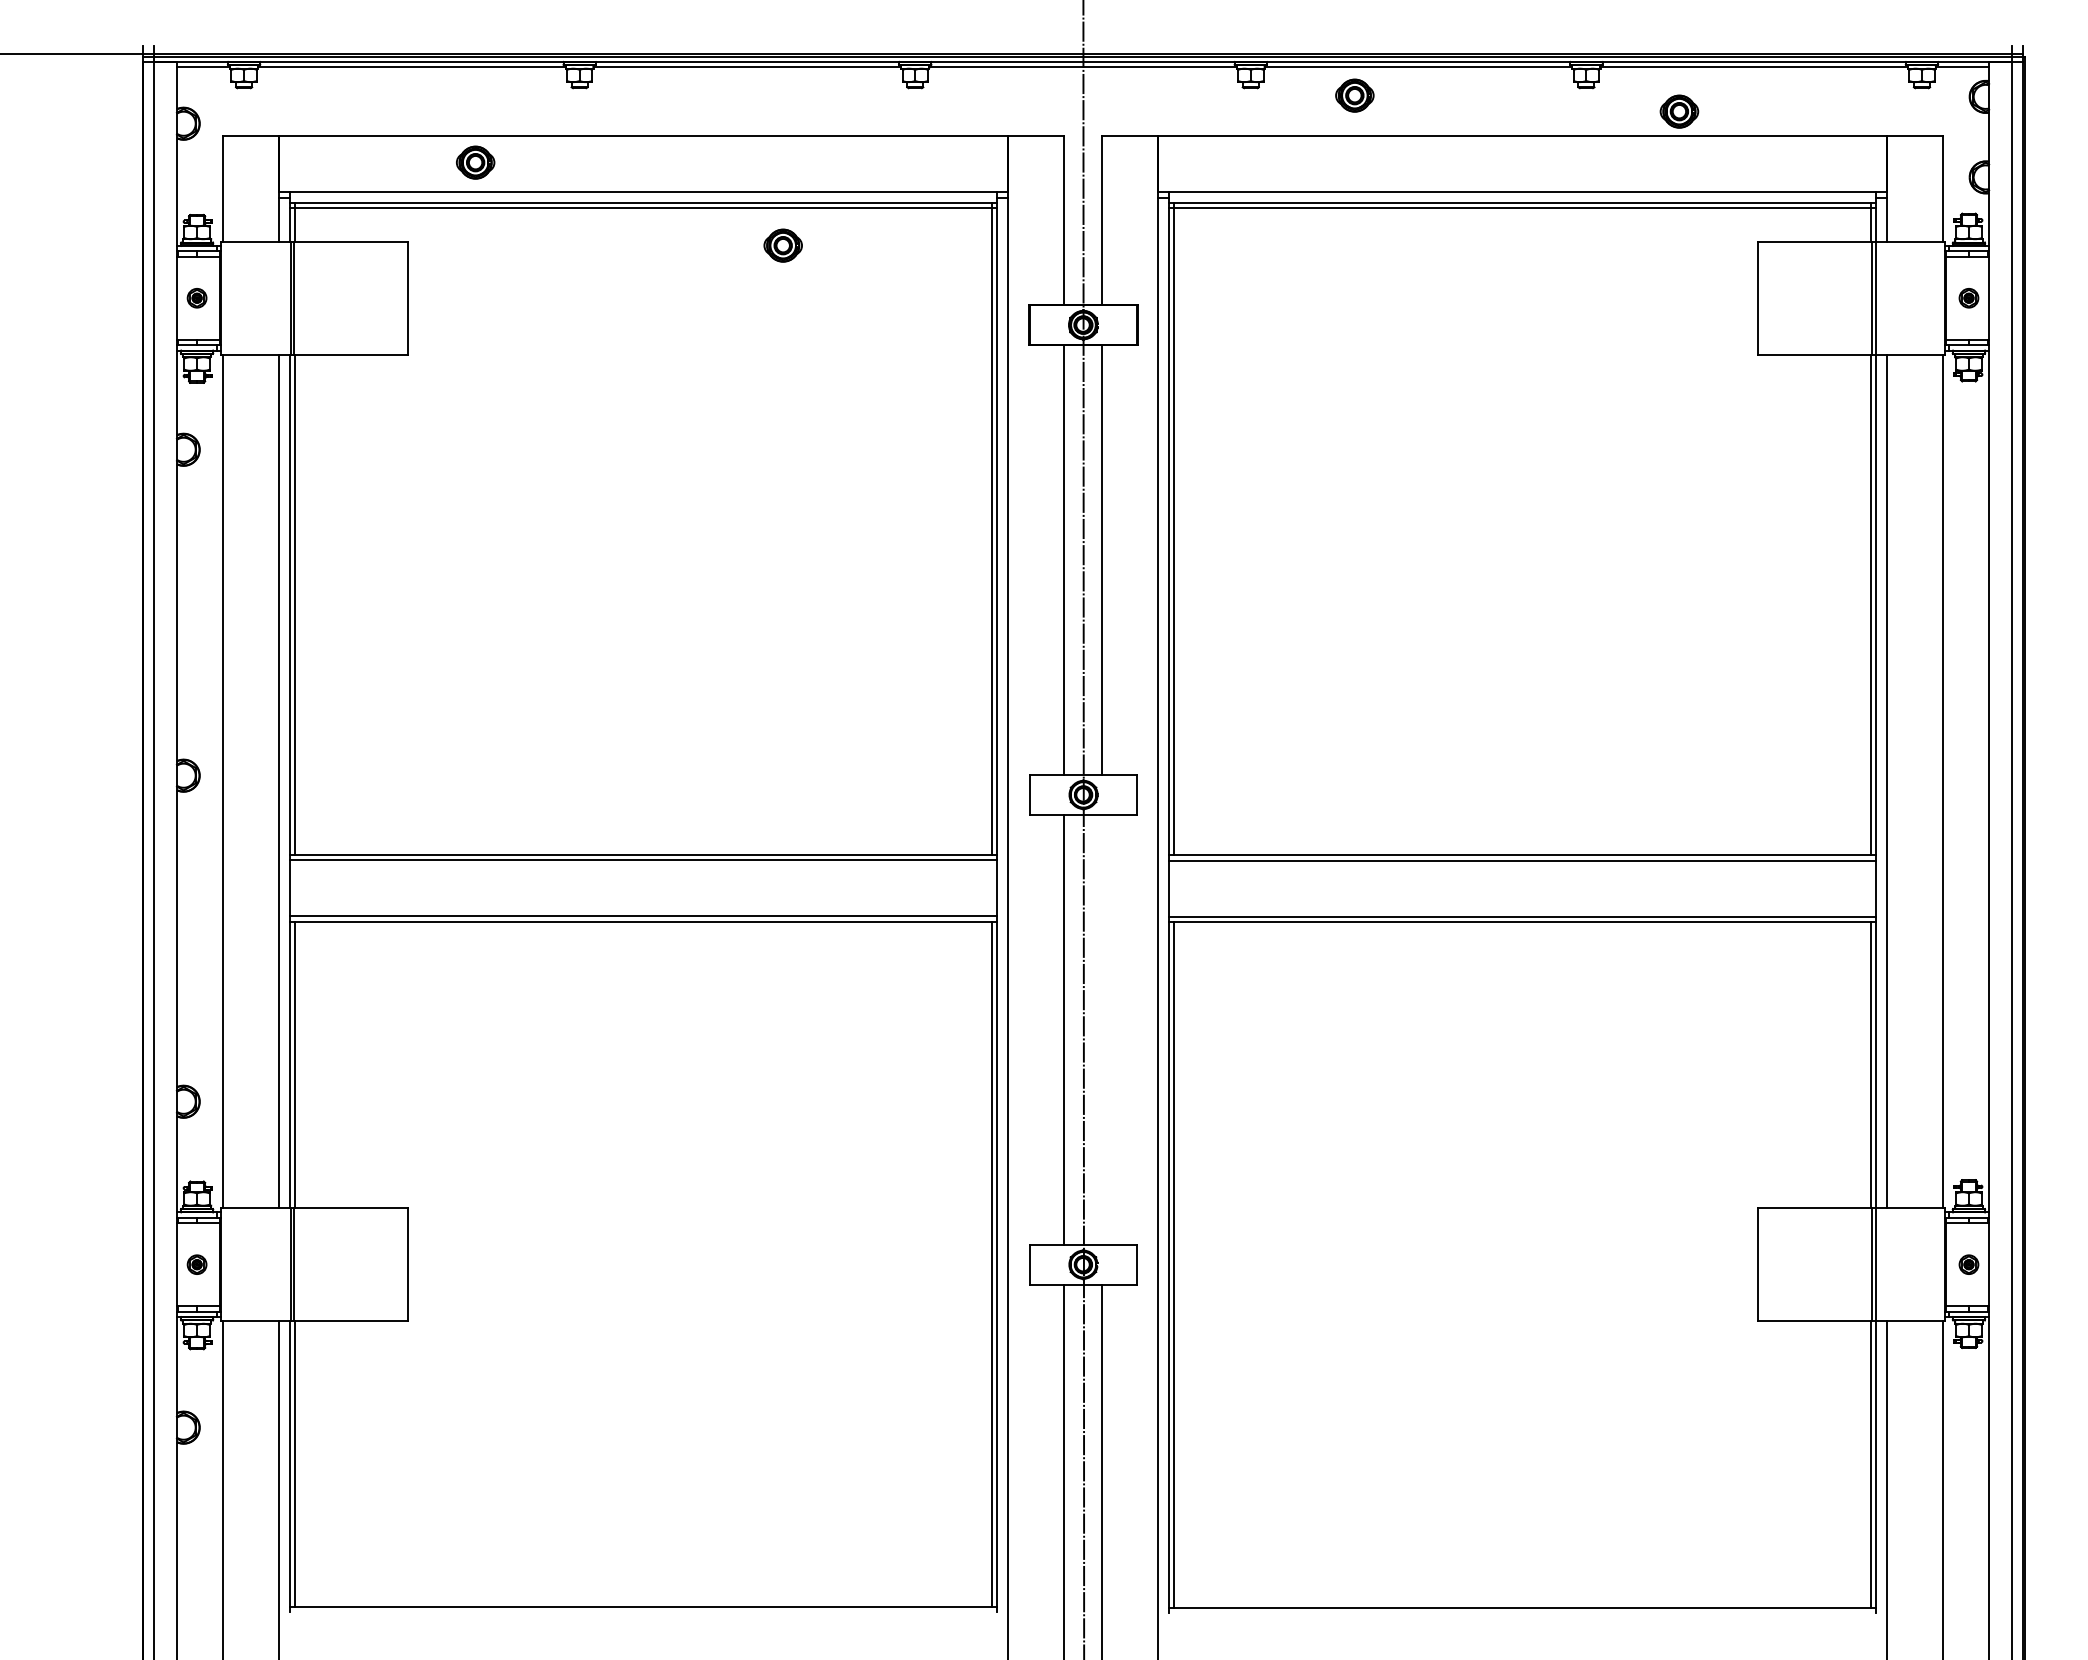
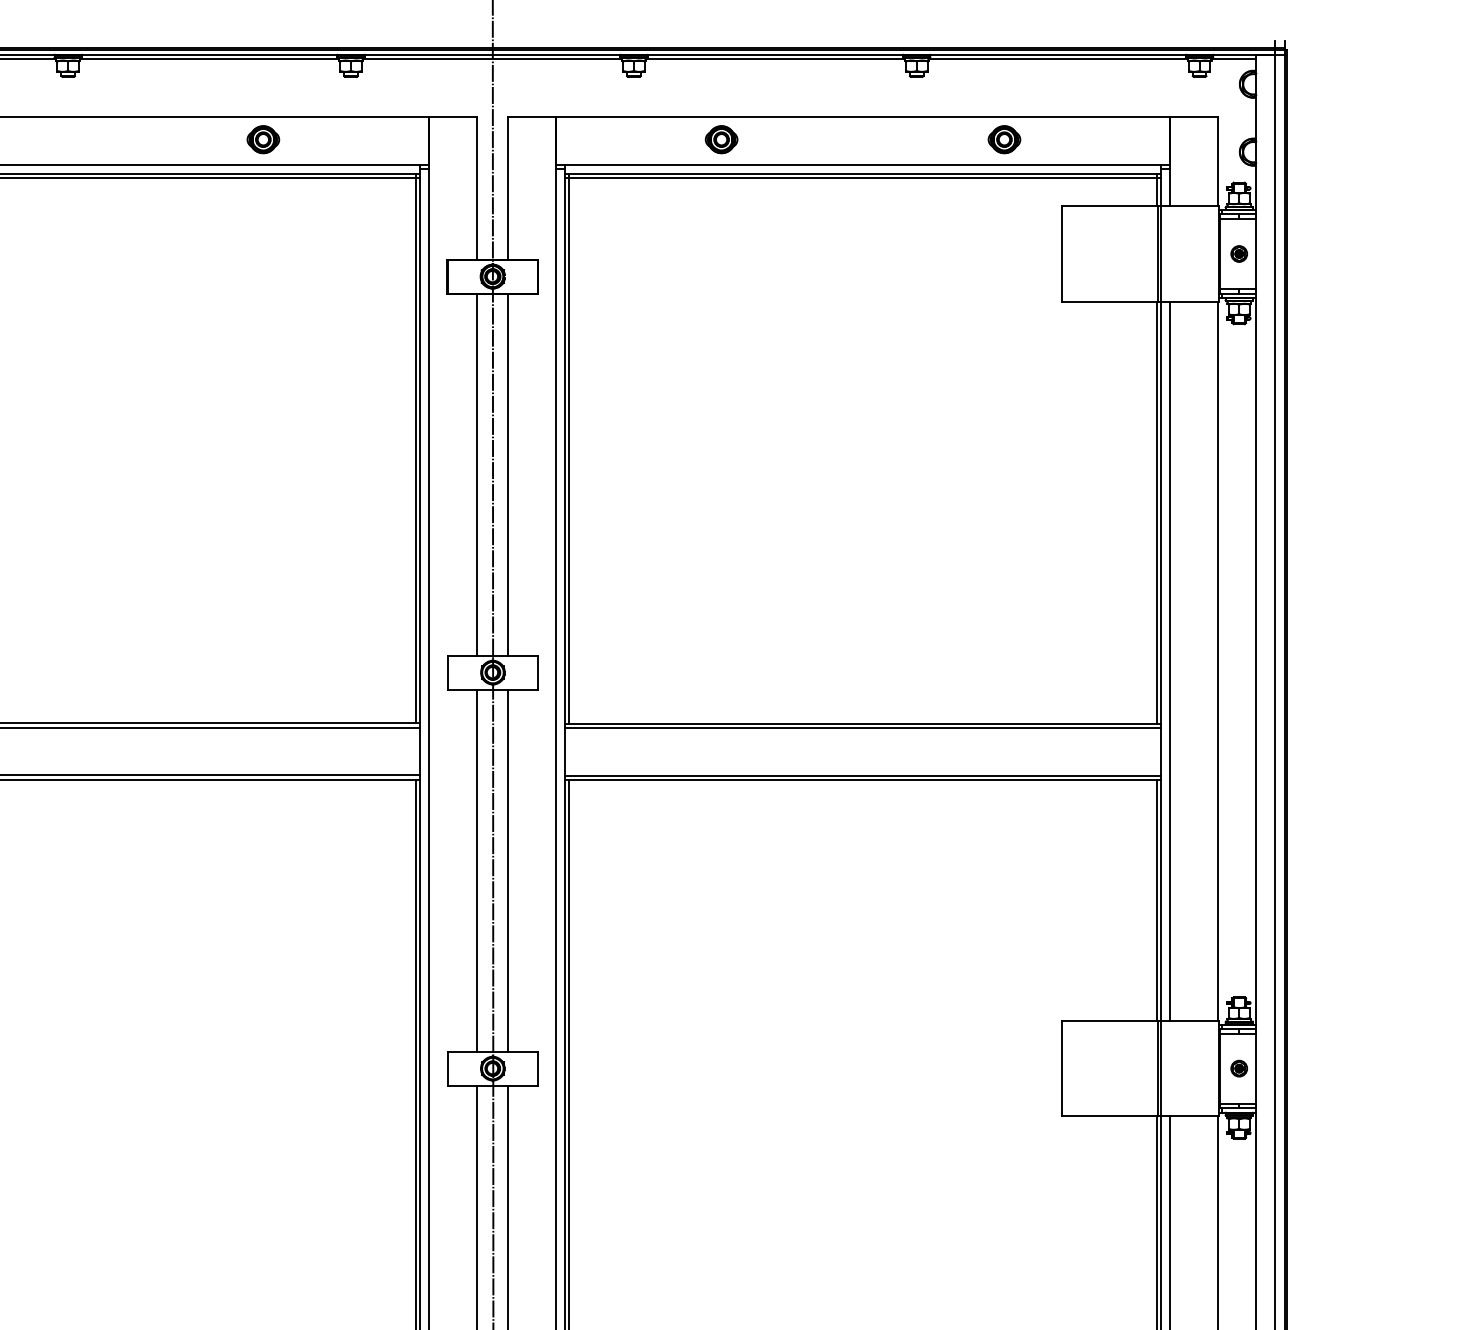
part: (1354, 95) -> (721, 139), moved
part: (1679, 111) -> (1004, 139), moved
part: (782, 245) -> (262, 139), moved
line: (1101, 1029) -> (508, 870), added

